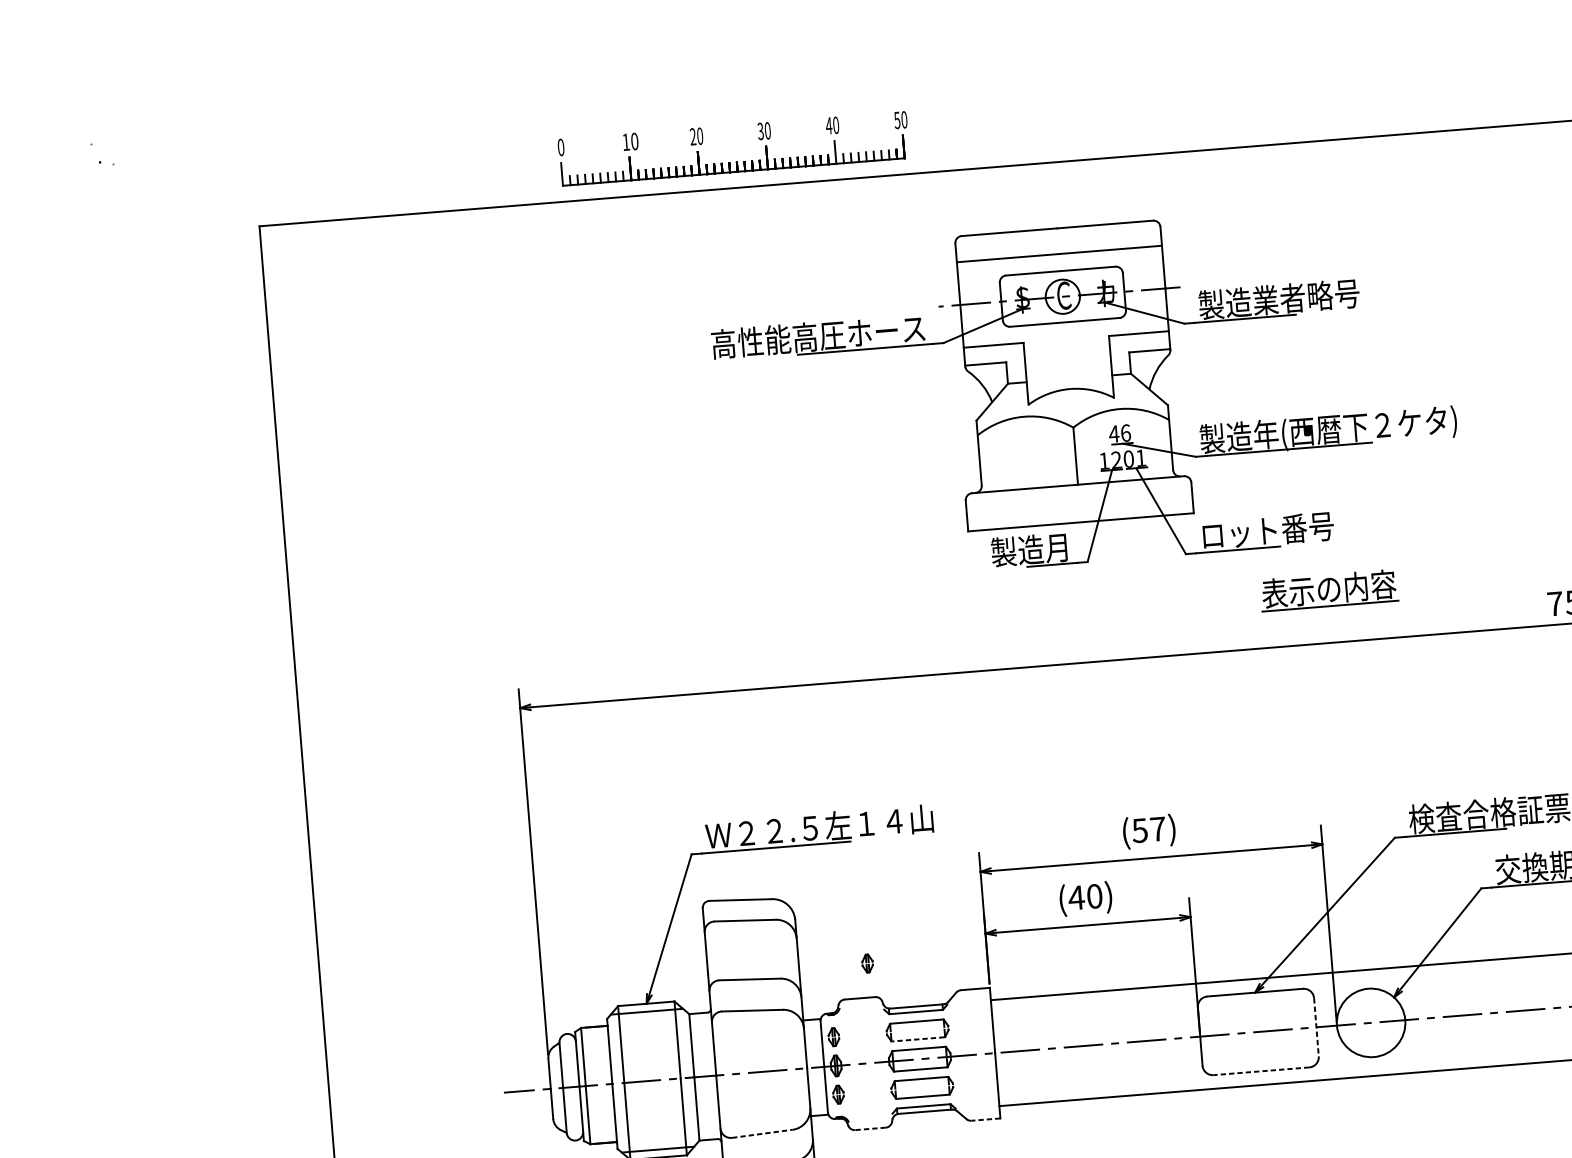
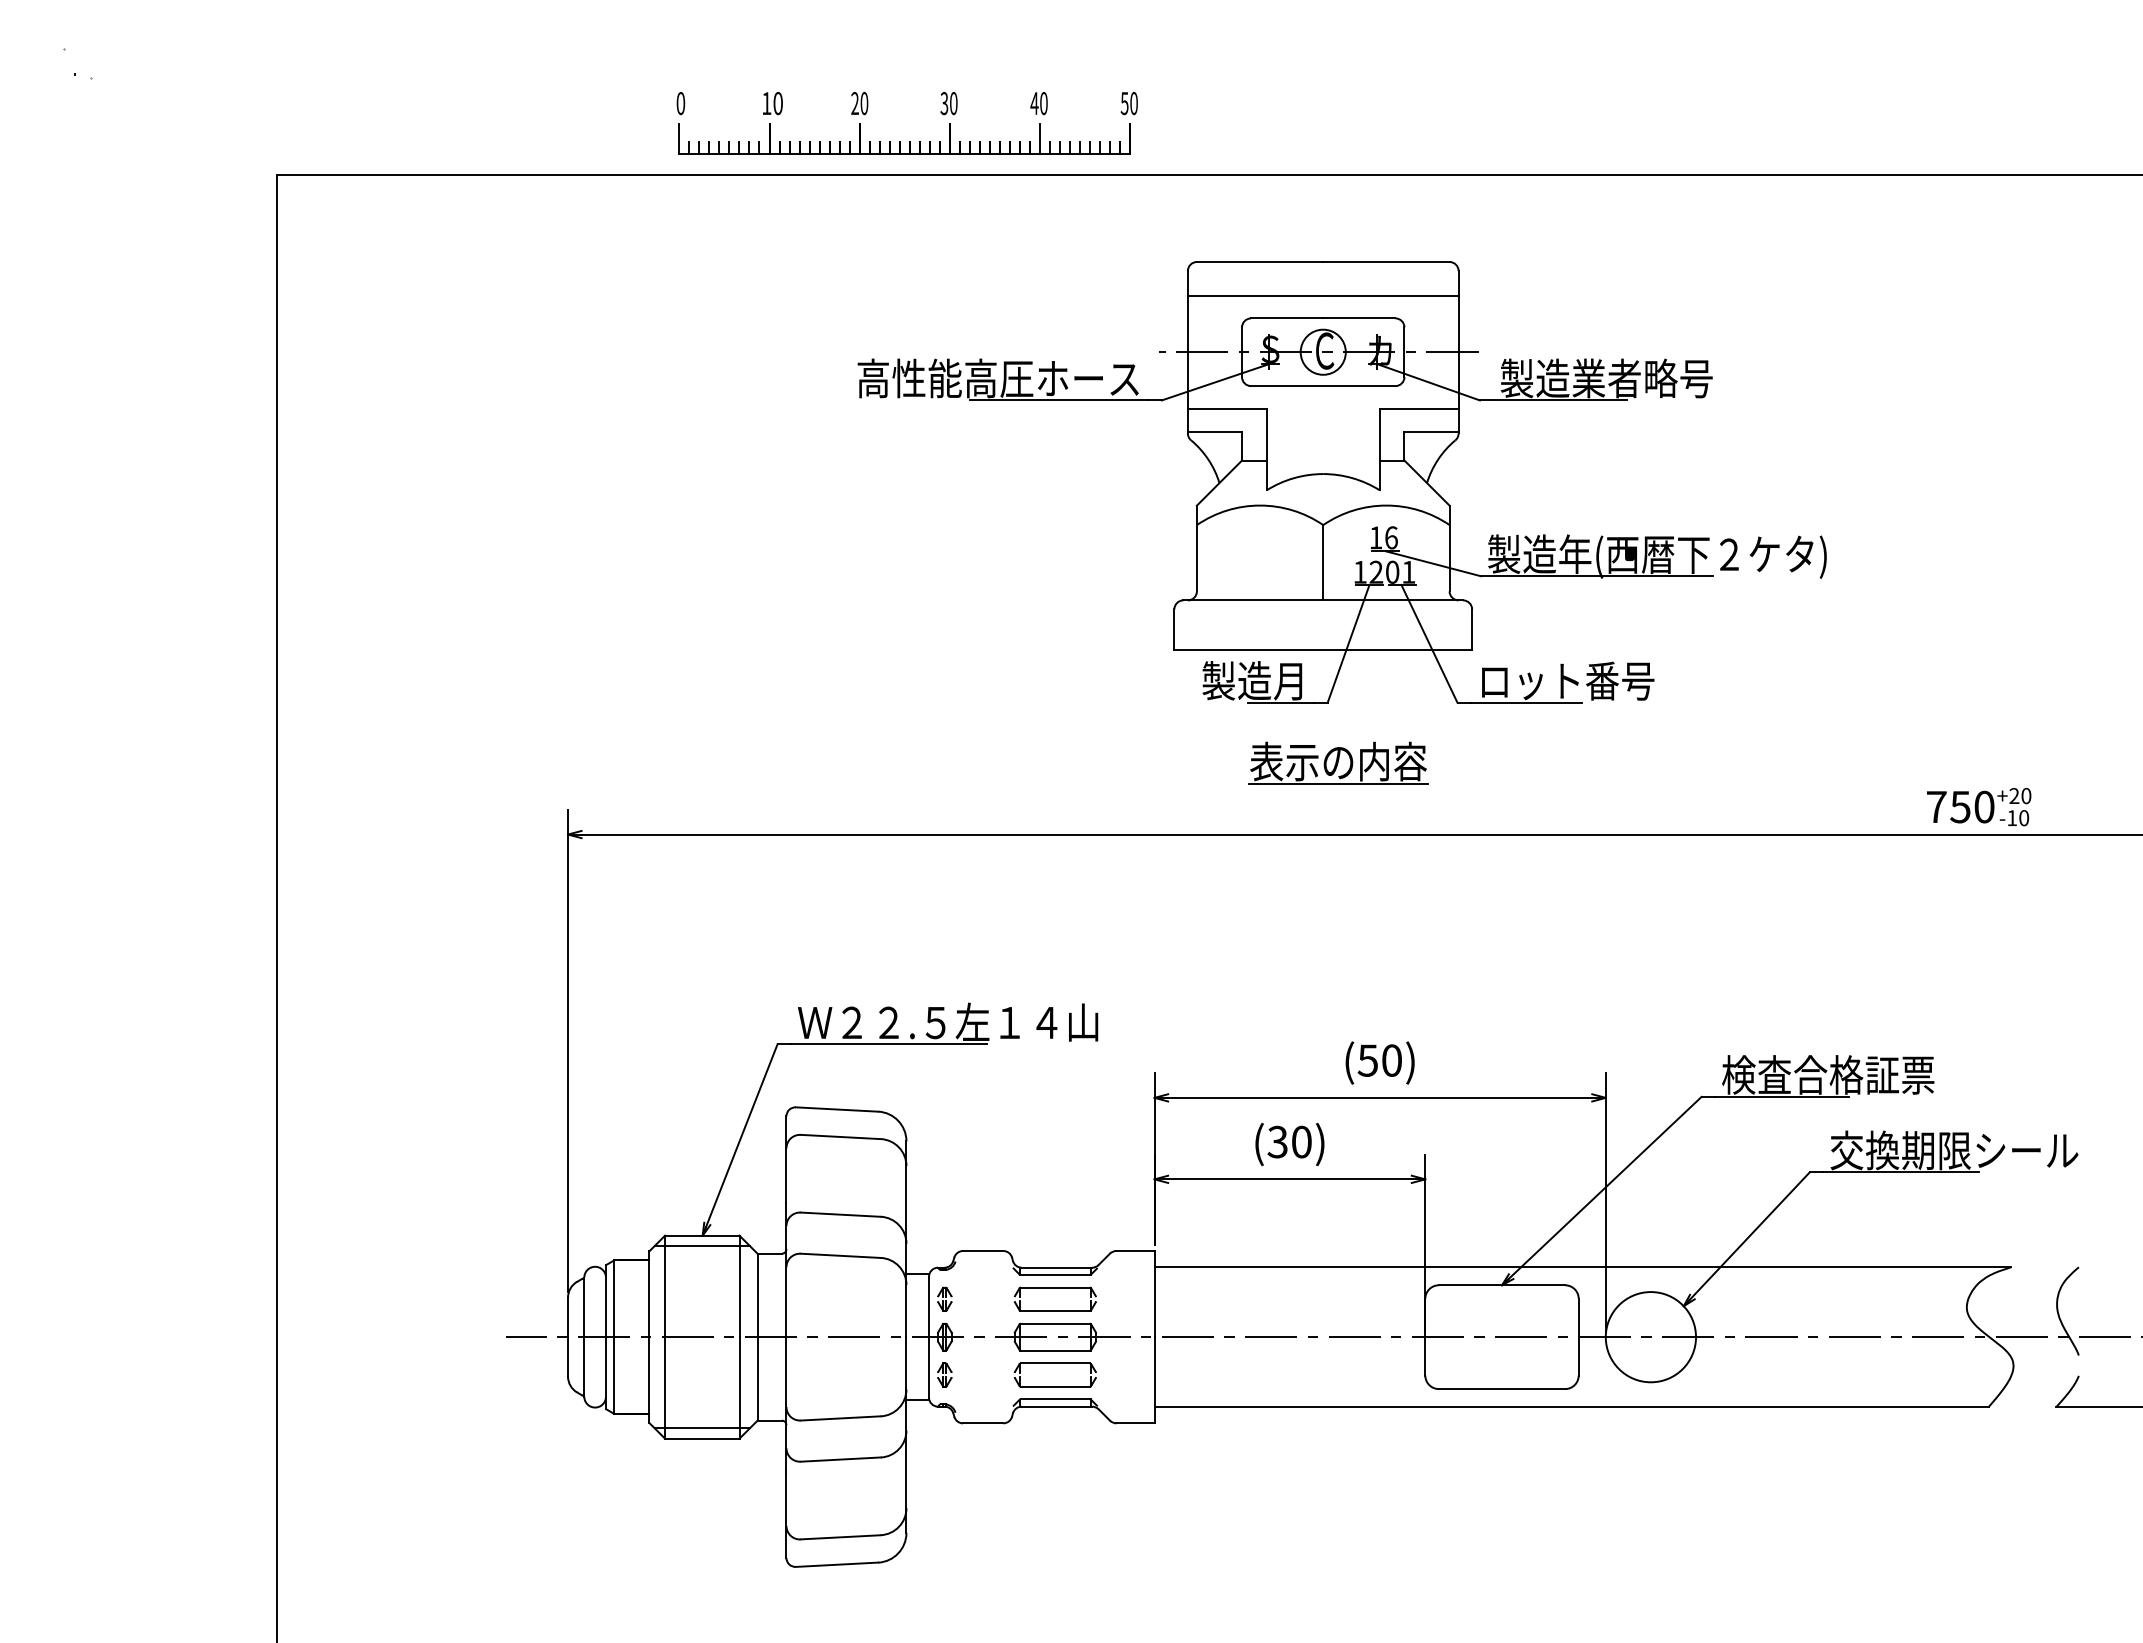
text: (1113, 433) -> (1375, 537), 46 -> 16
part: (1329, 589) -> (1338, 762), moved
text: (1157, 829) -> (1391, 1060), (57) -> (50)
text: (1076, 897) -> (1277, 1141), (40) -> (30)
part: (867, 963) -> (996, 1205), removed
line: (1316, 1027) -> (1578, 1337), dashed -> solid
line: (917, 1039) -> (1054, 1311), dashed -> solid
line: (1261, 1071) -> (1501, 1389), dashed -> solid
line: (985, 1119) -> (1135, 1423), dashed -> solid
line: (870, 1129) -> (982, 1423), dashed -> solid
line: (762, 1133) -> (841, 1418), dashed -> solid

